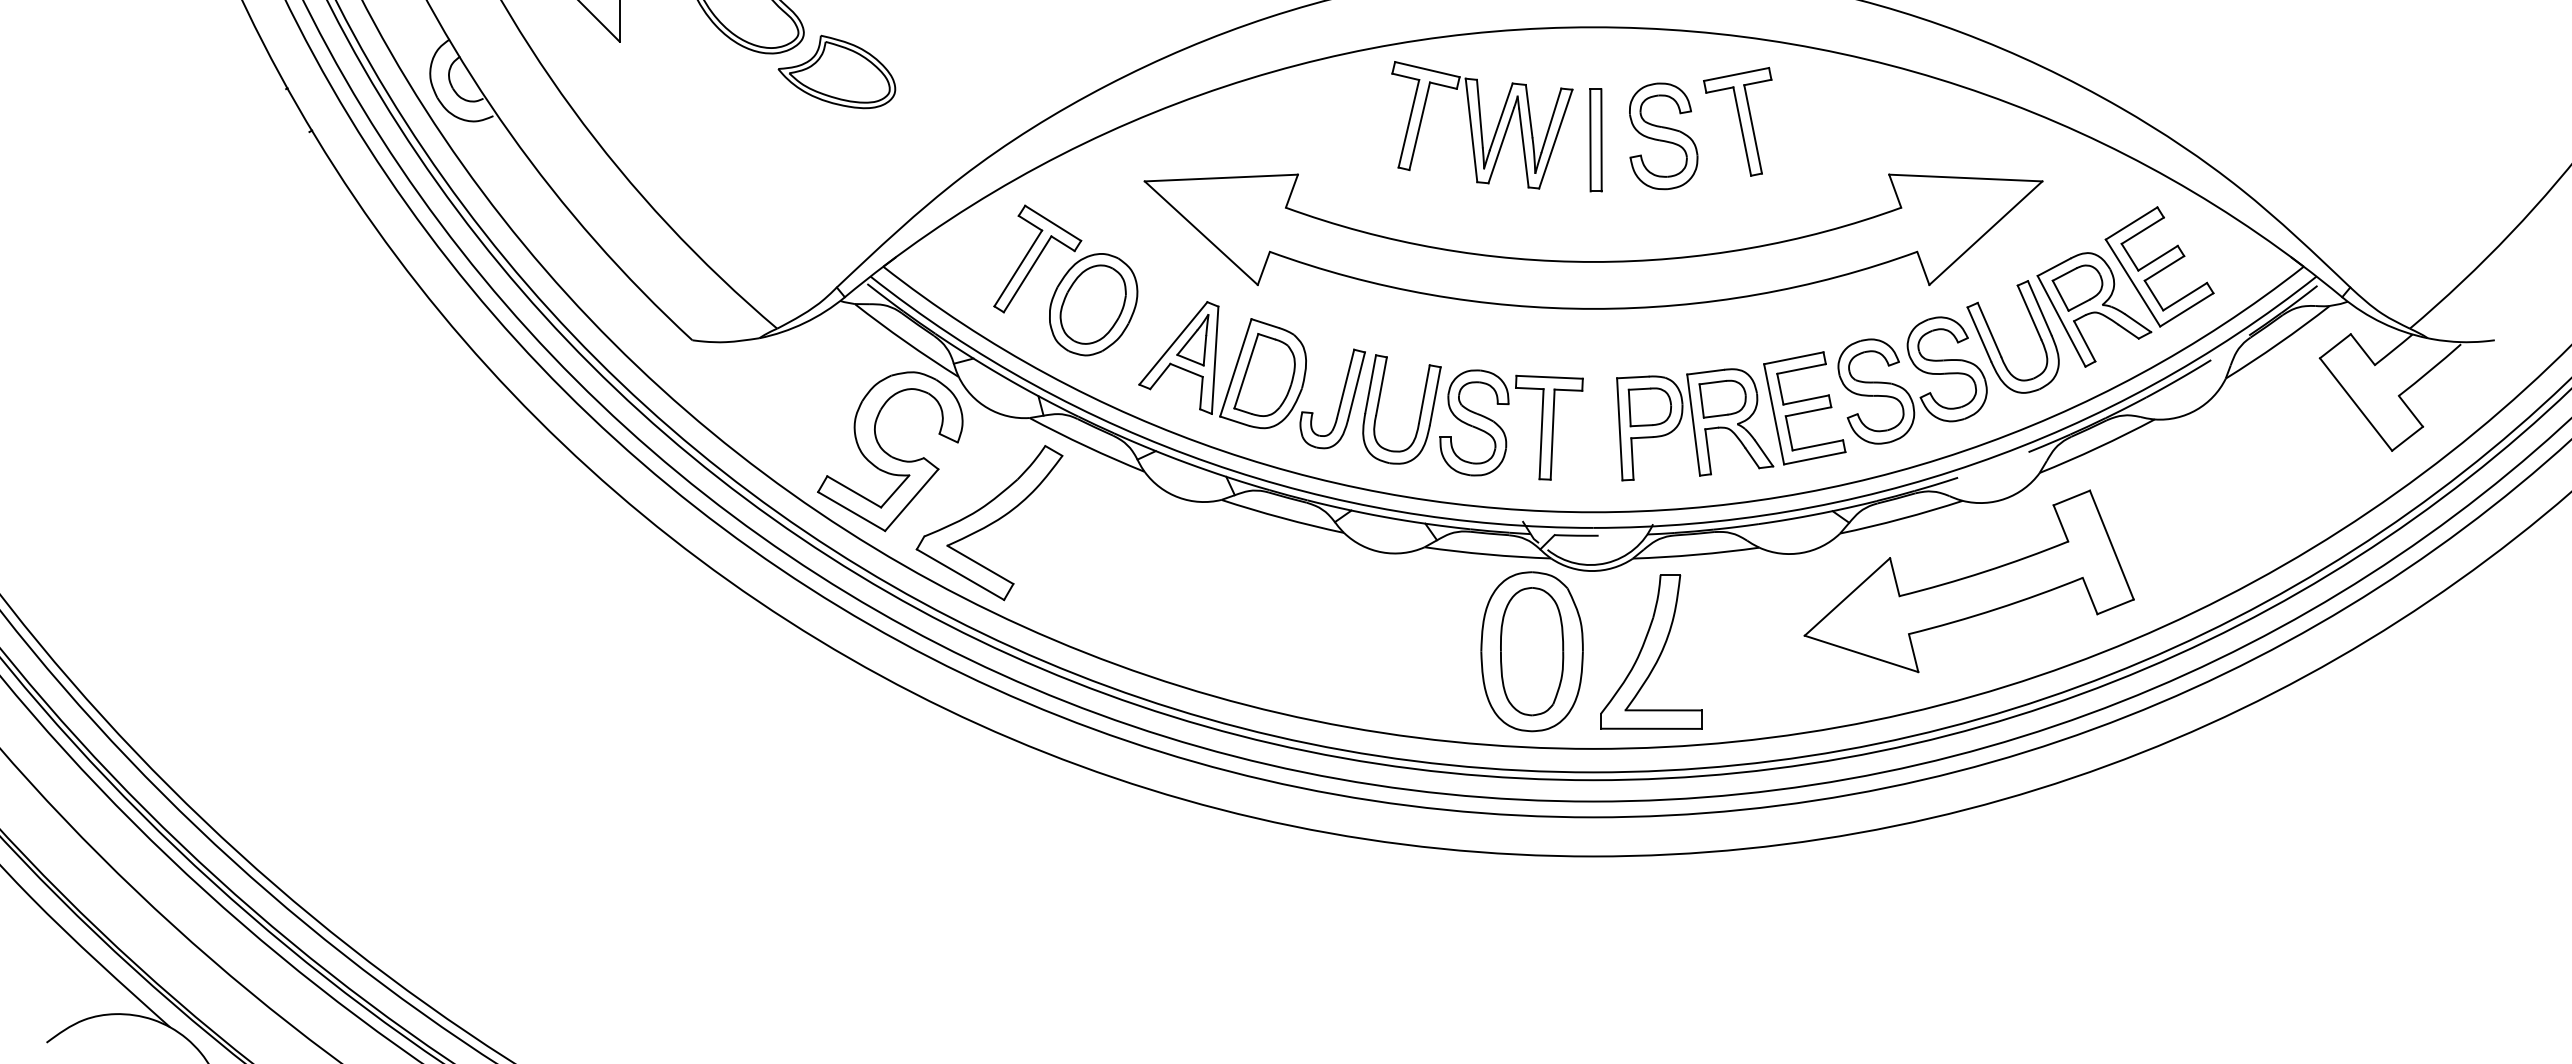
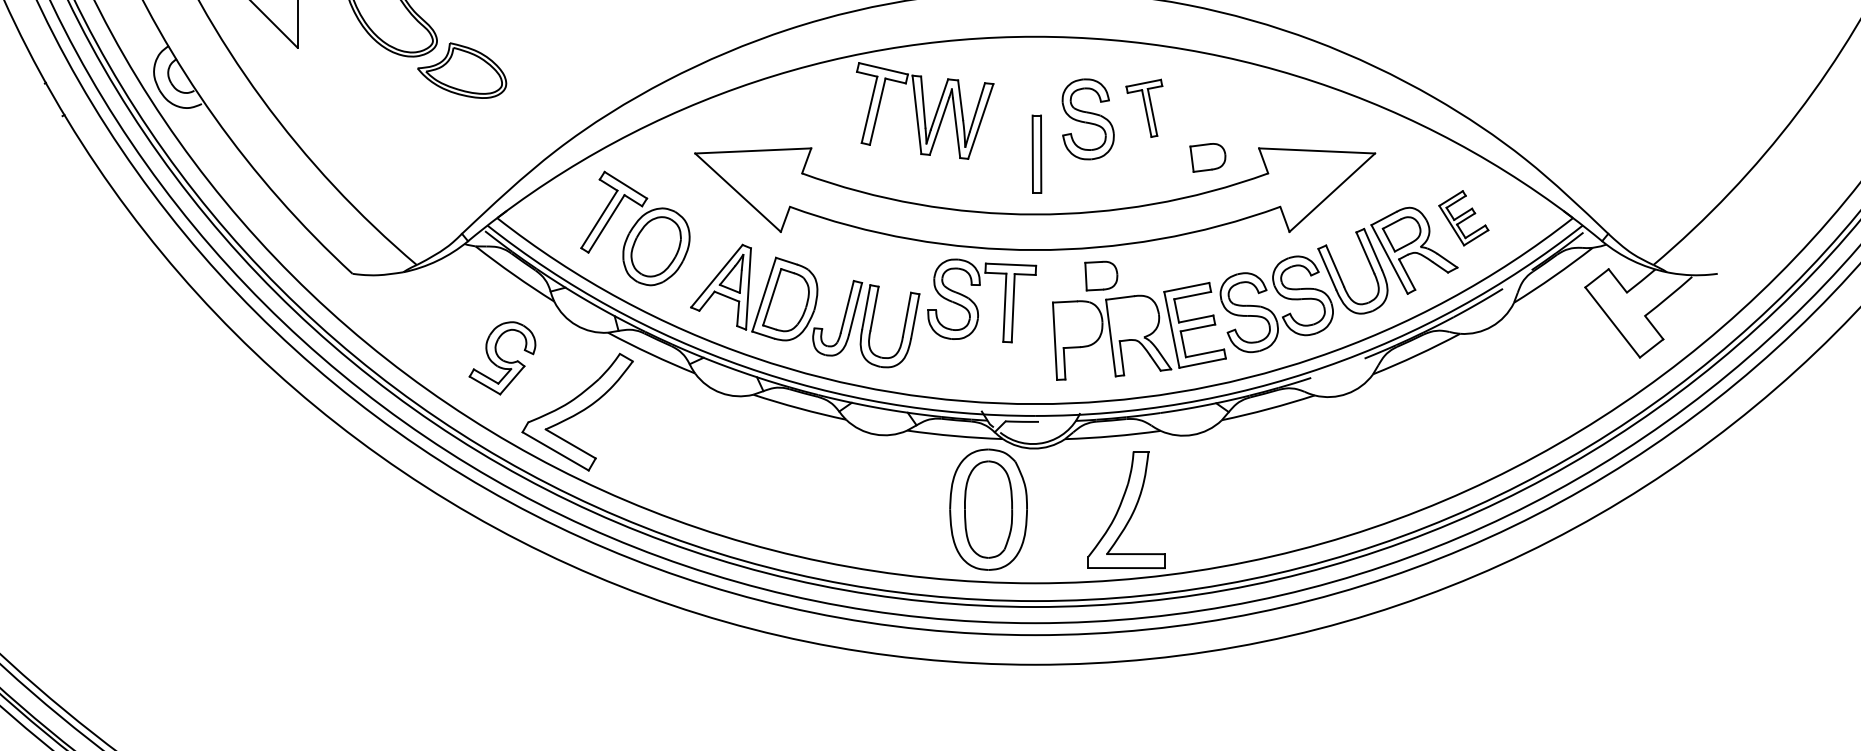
part: (1737, 121) -> (1144, 108), size x0.7
part: (1482, 125) -> (925, 111), moved
part: (1595, 140) -> (1036, 154), moved
part: (2159, 266) -> (1463, 217), size x0.6
part: (1722, 398) -> (1207, 157), moved
part: (1649, 407) -> (1100, 276), moved
part: (1502, 428) -> (975, 303), moved
part: (890, 451) -> (502, 358), size x0.6
part: (1968, 581) -> (1319, 456), removed
part: (1651, 651) -> (1126, 509), moved

